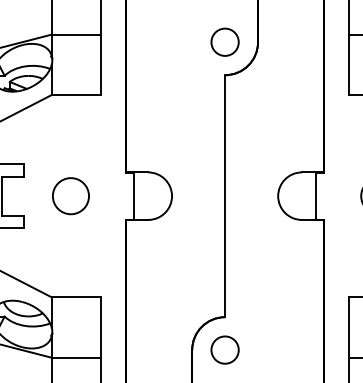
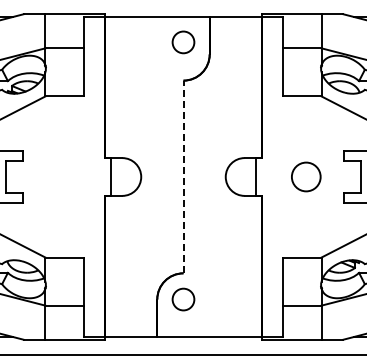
circle: (225, 42) -> (183, 42), moved
circle: (70, 195) -> (60, 176), removed
line: (225, 195) -> (183, 176), solid -> dashed

